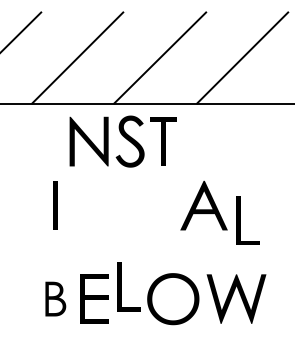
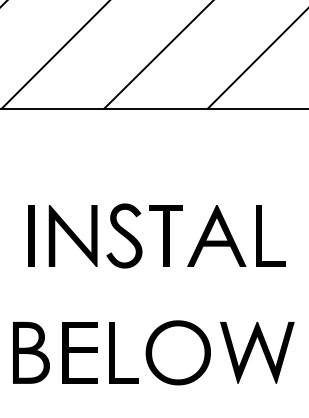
part: (122, 141) -> (114, 235), moved
part: (240, 220) -> (262, 235), moved
part: (121, 286) -> (113, 352), moved
part: (55, 298) -> (31, 352), size x1.43

